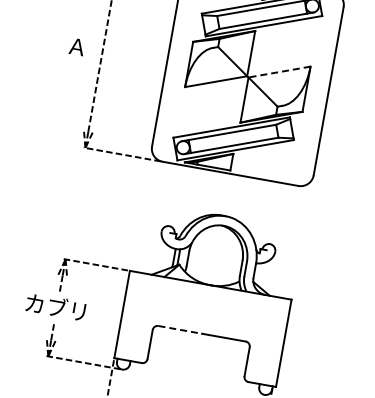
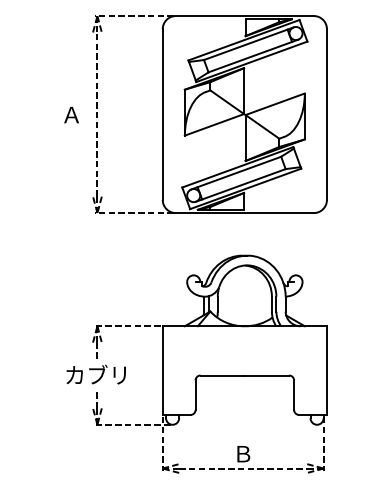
line: (278, 72) -> (274, 104), dashed -> solid
line: (181, 330) -> (223, 375), dashed -> solid

